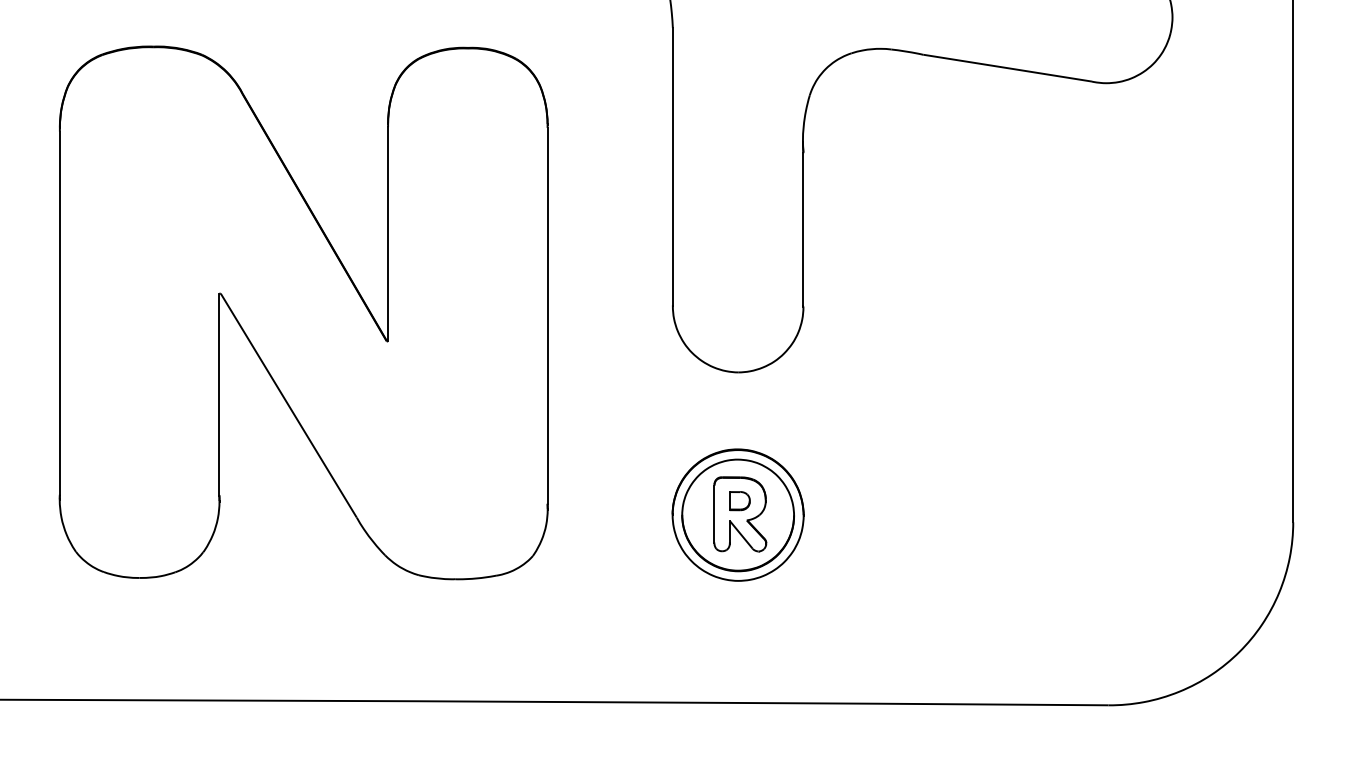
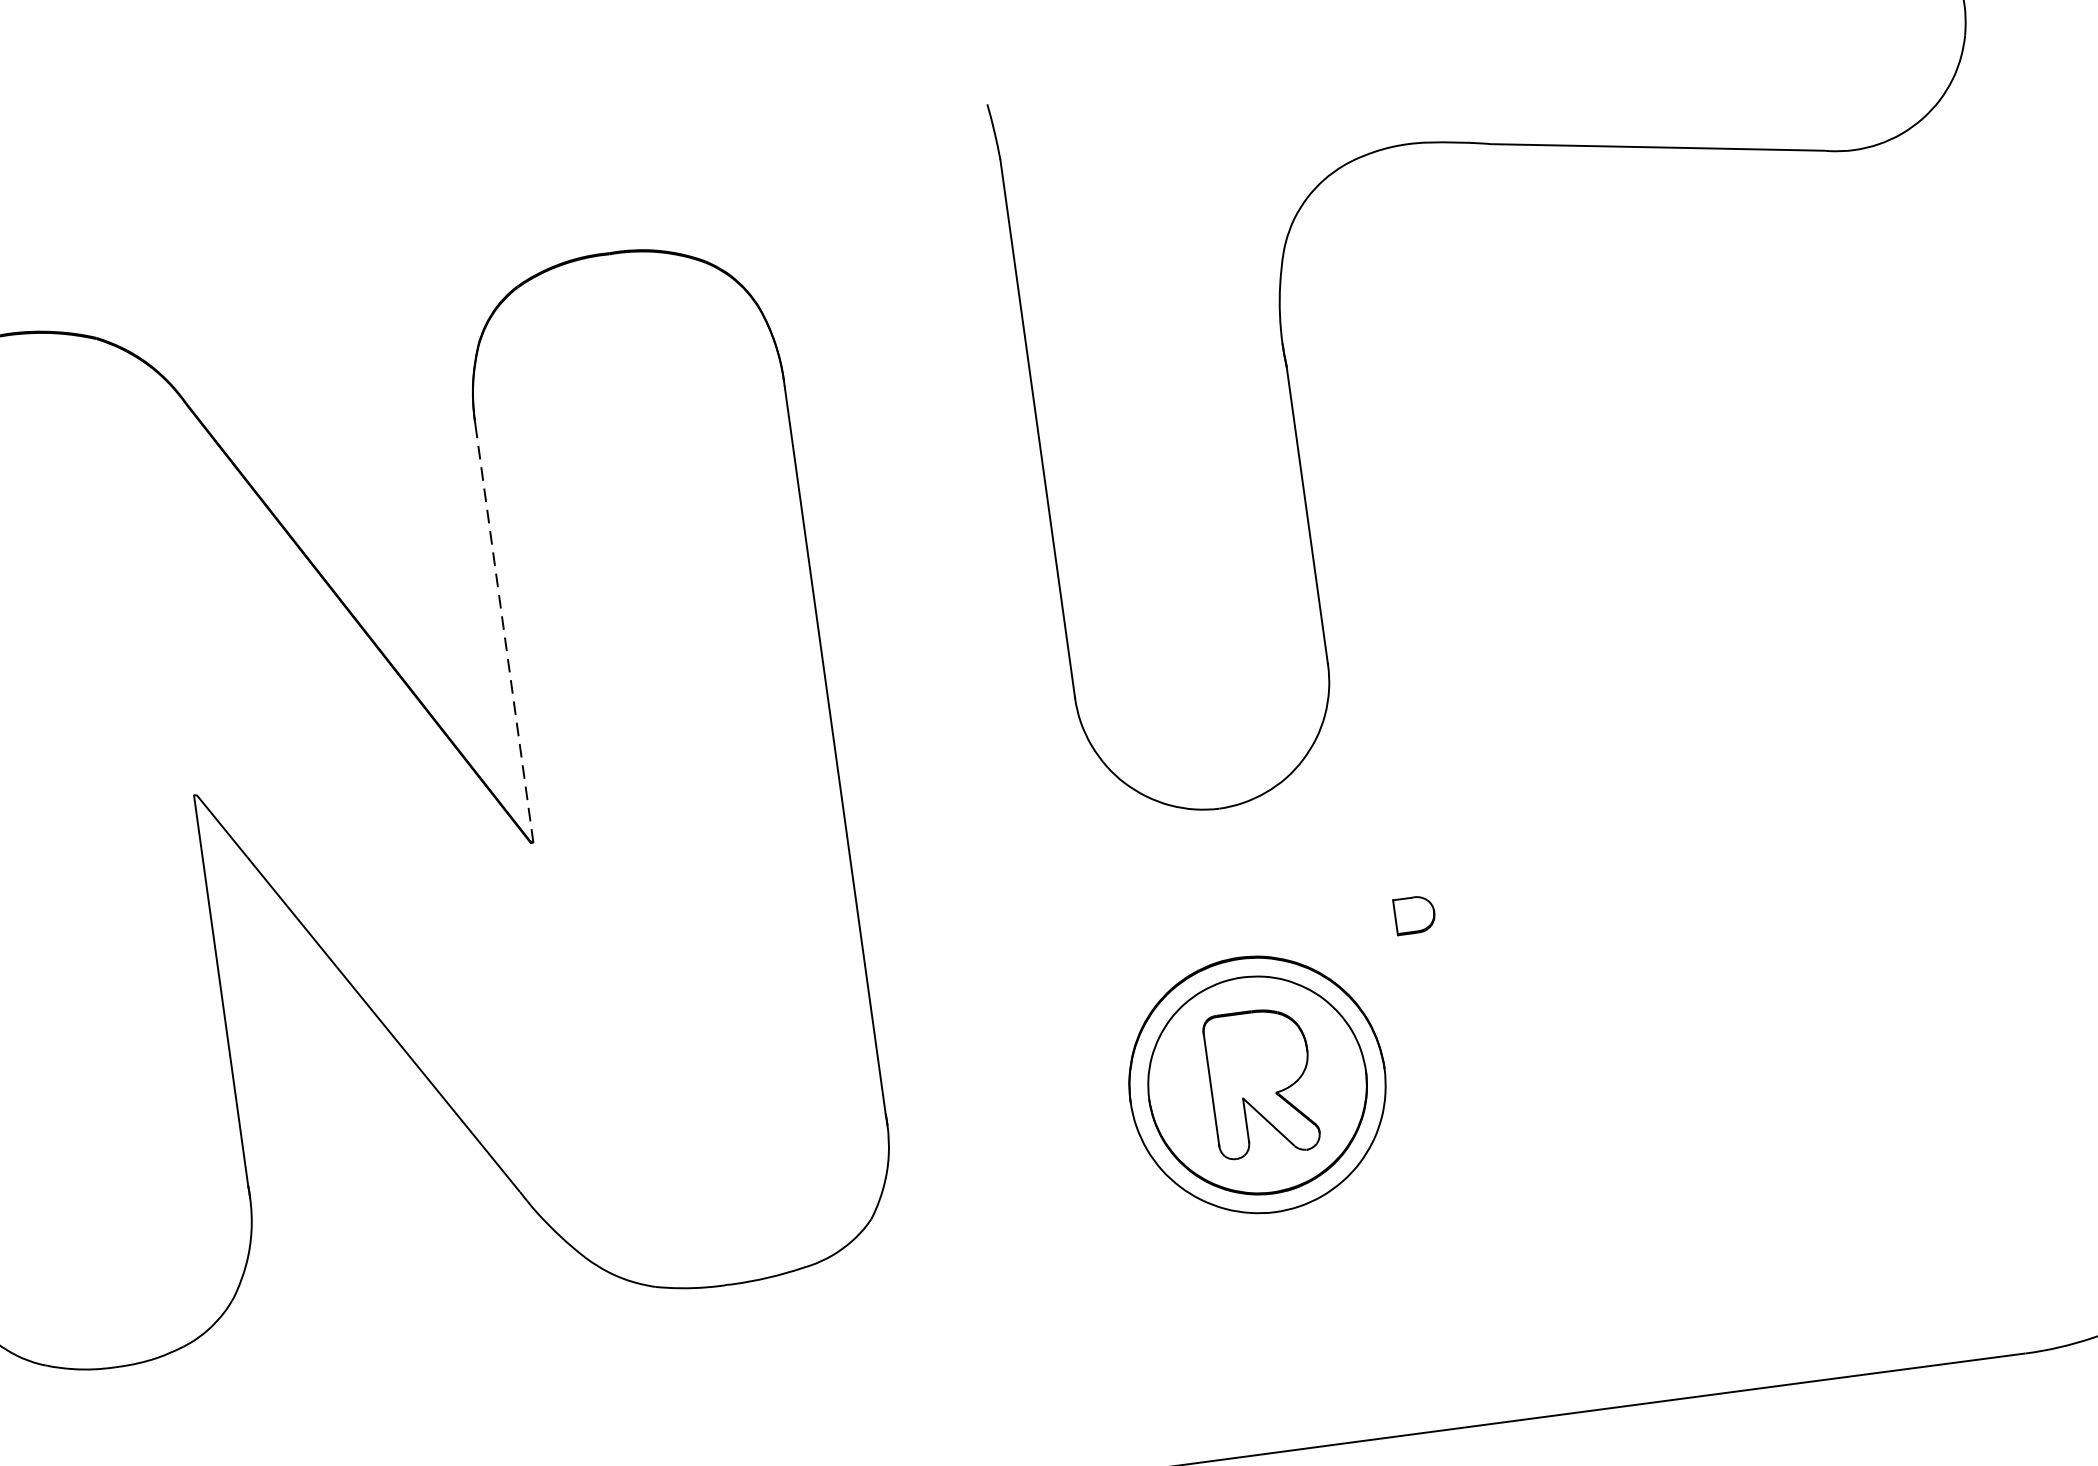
line: (388, 233) -> (505, 633), solid -> dashed
part: (739, 501) -> (1414, 915), moved

